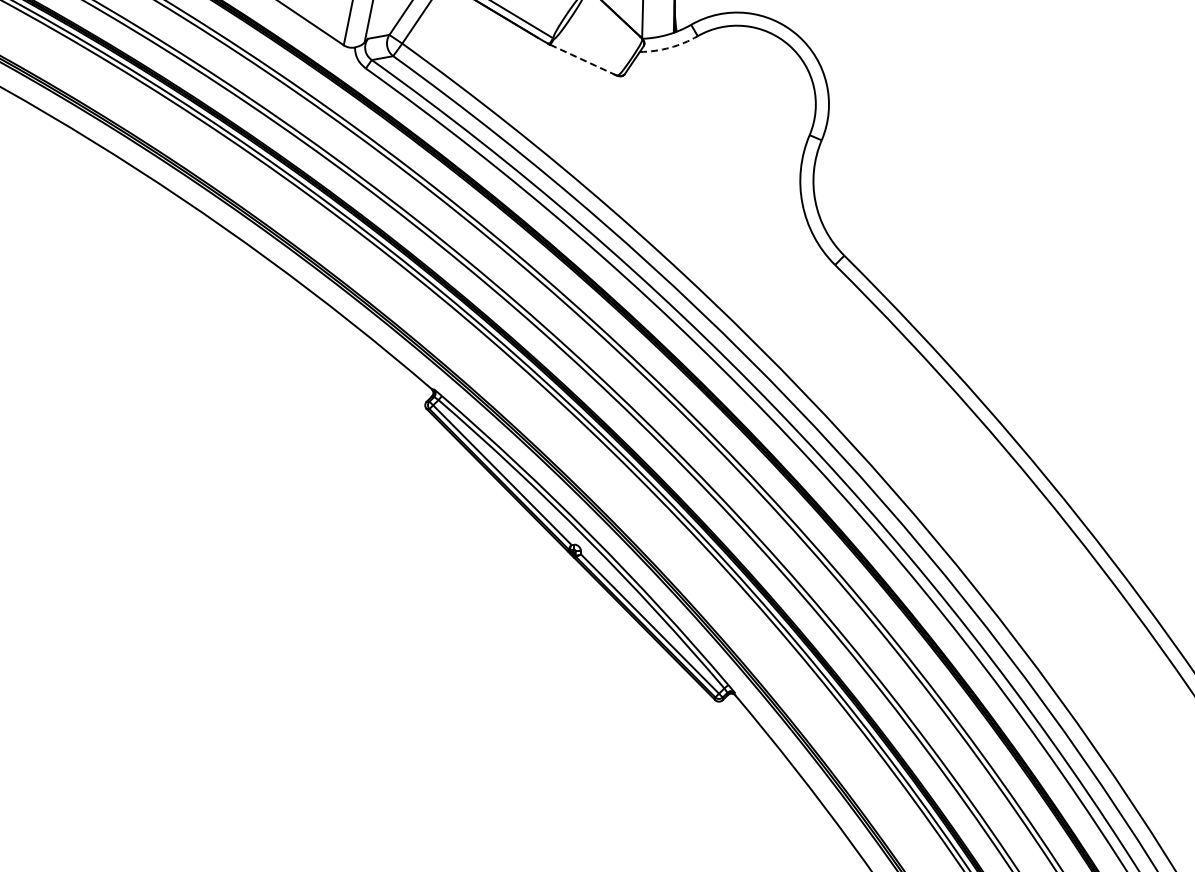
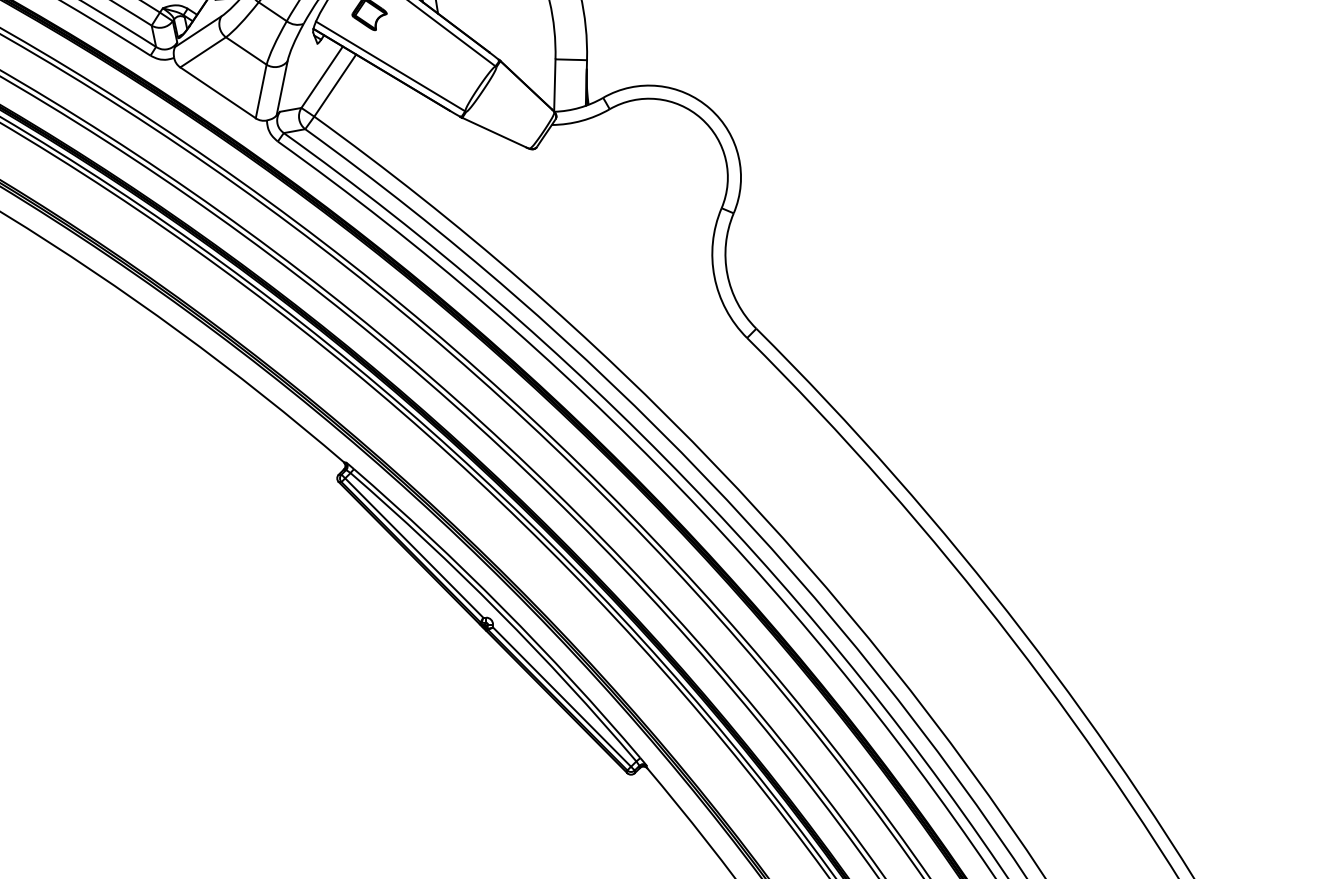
arc: (669, 47) -> (581, 120), dashed -> solid
line: (581, 59) -> (493, 132), dashed -> solid

